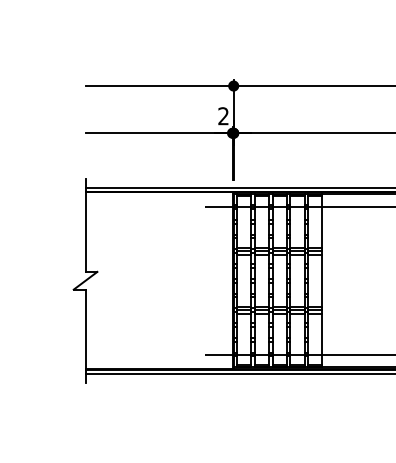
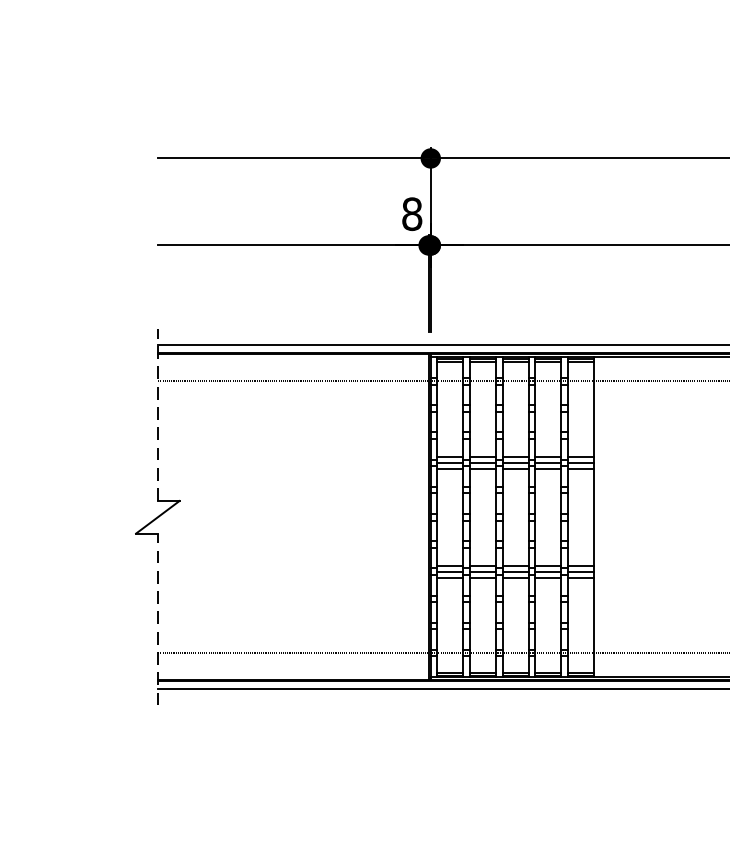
text: (223, 116) -> (411, 214), 2 -> 8
line: (85, 225) -> (157, 415), solid -> dashed
line: (85, 336) -> (157, 620), solid -> dashed

